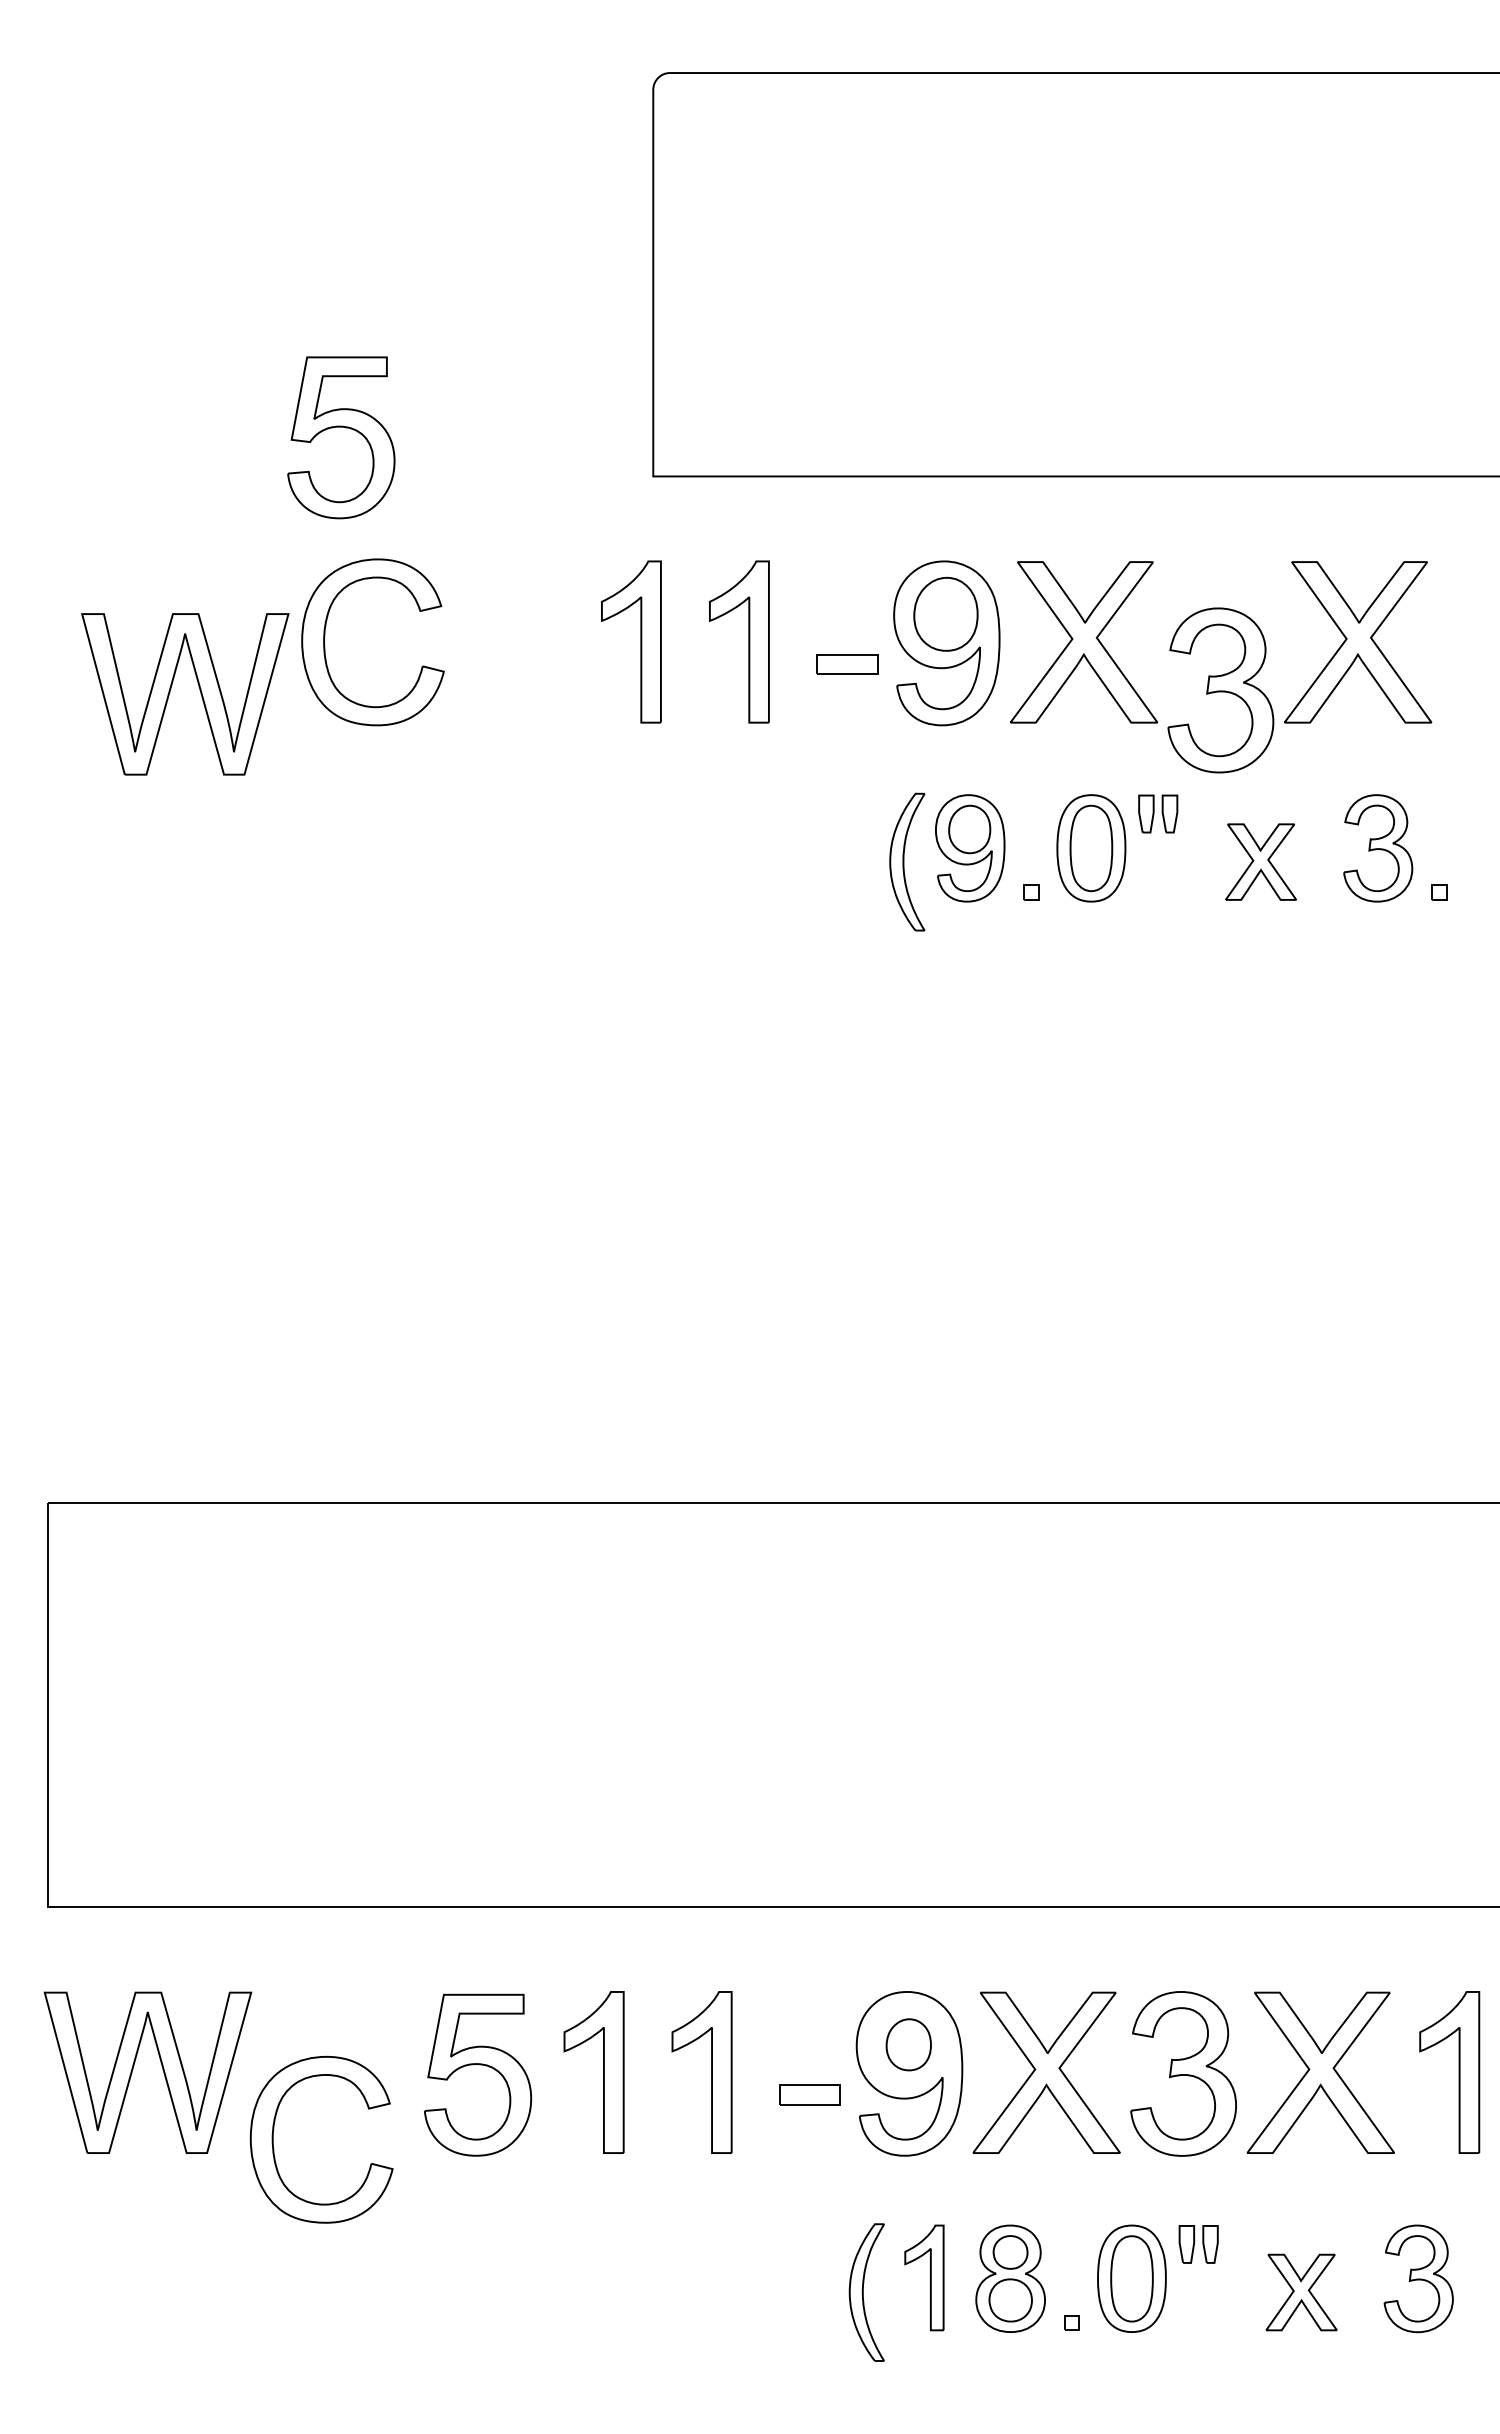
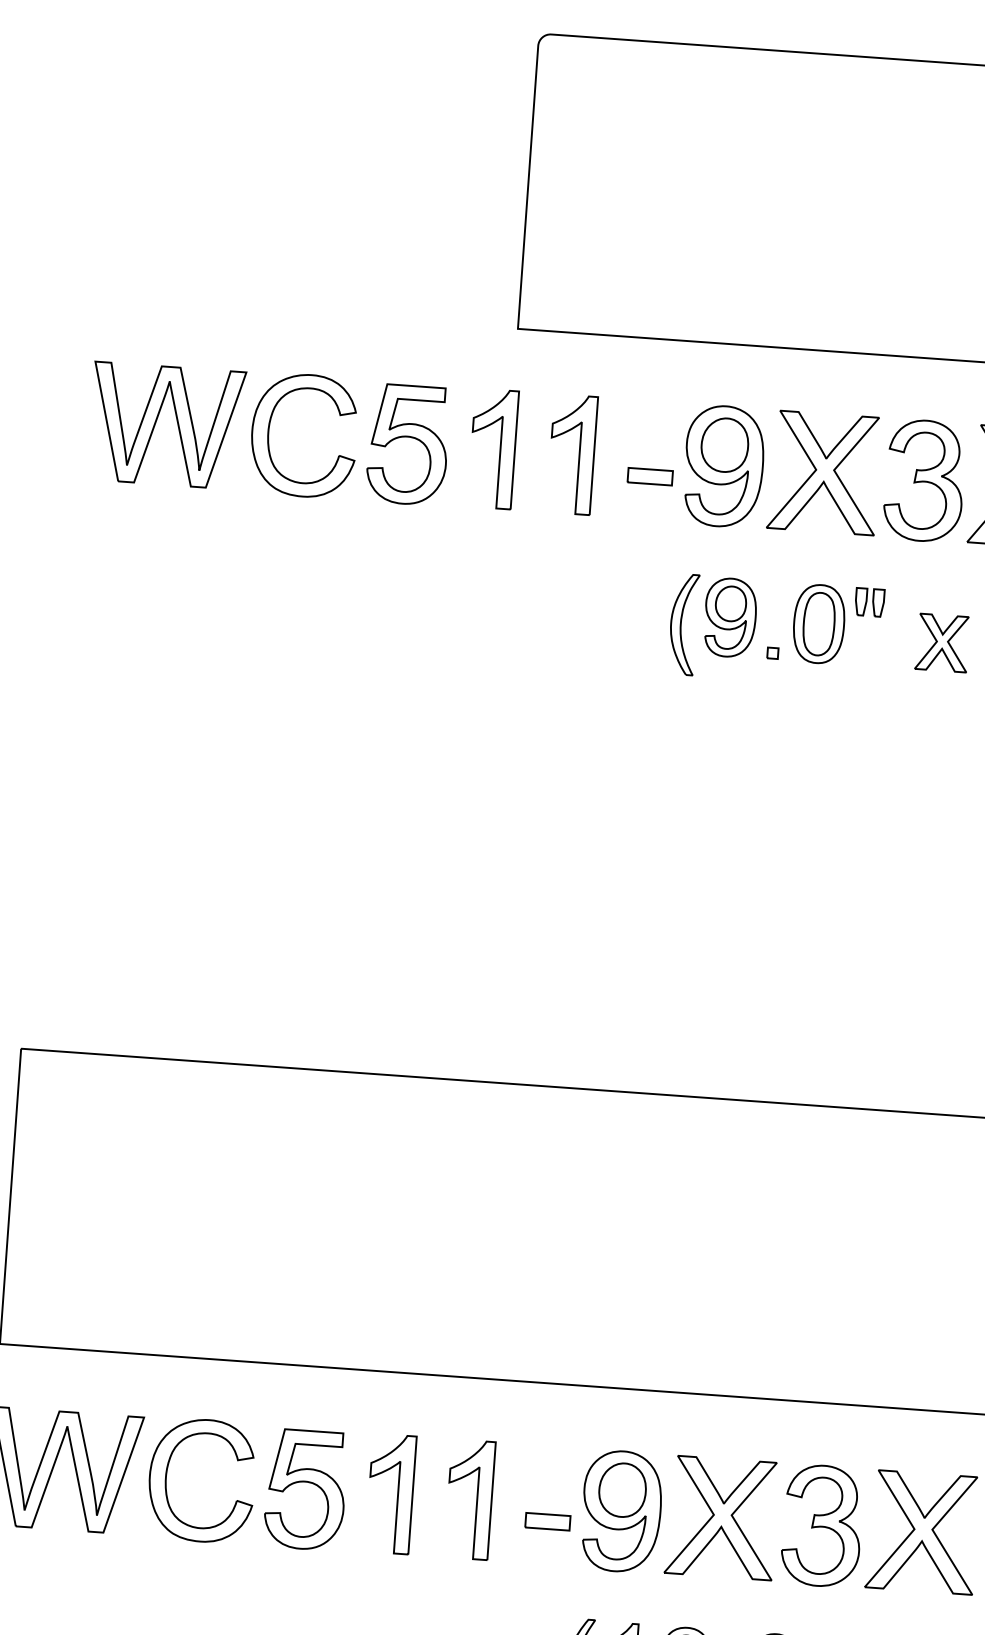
part: (345, 428) -> (411, 438), moved
part: (199, 690) -> (177, 423), moved
part: (1220, 690) -> (924, 480), moved
part: (908, 2044) -> (622, 1489), size x1.43
part: (274, 2148) -> (166, 1484), moved

